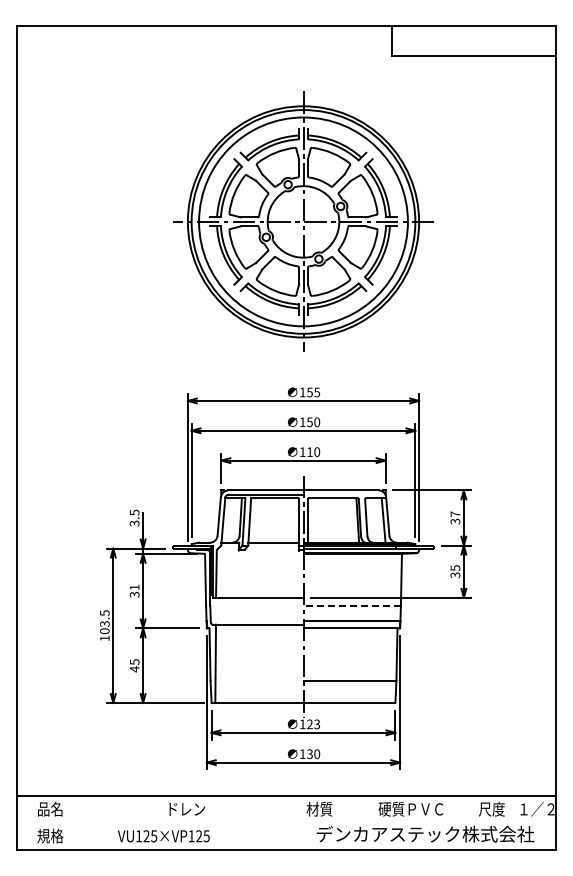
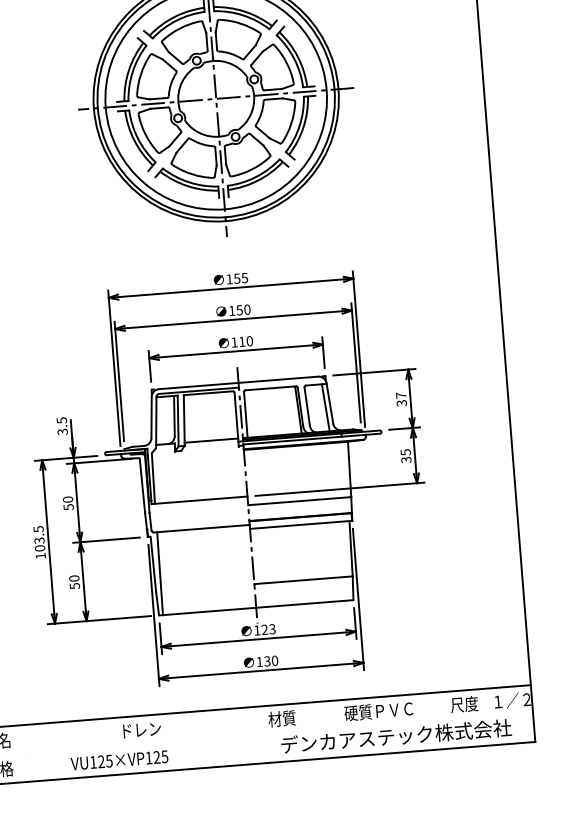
text: (134, 590) -> (68, 502), 31 -> 50
line: (352, 606) -> (300, 501), dashed -> solid
text: (134, 665) -> (74, 582), 45 -> 50

